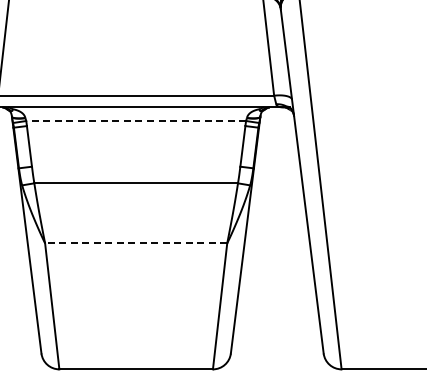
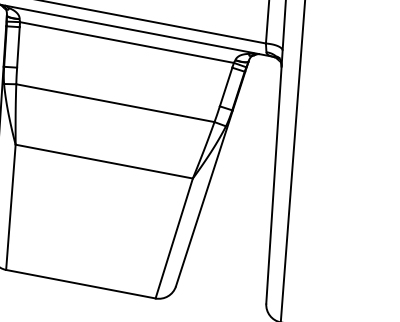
line: (136, 121) -> (127, 43), dashed -> solid
line: (135, 243) -> (103, 161), dashed -> solid

